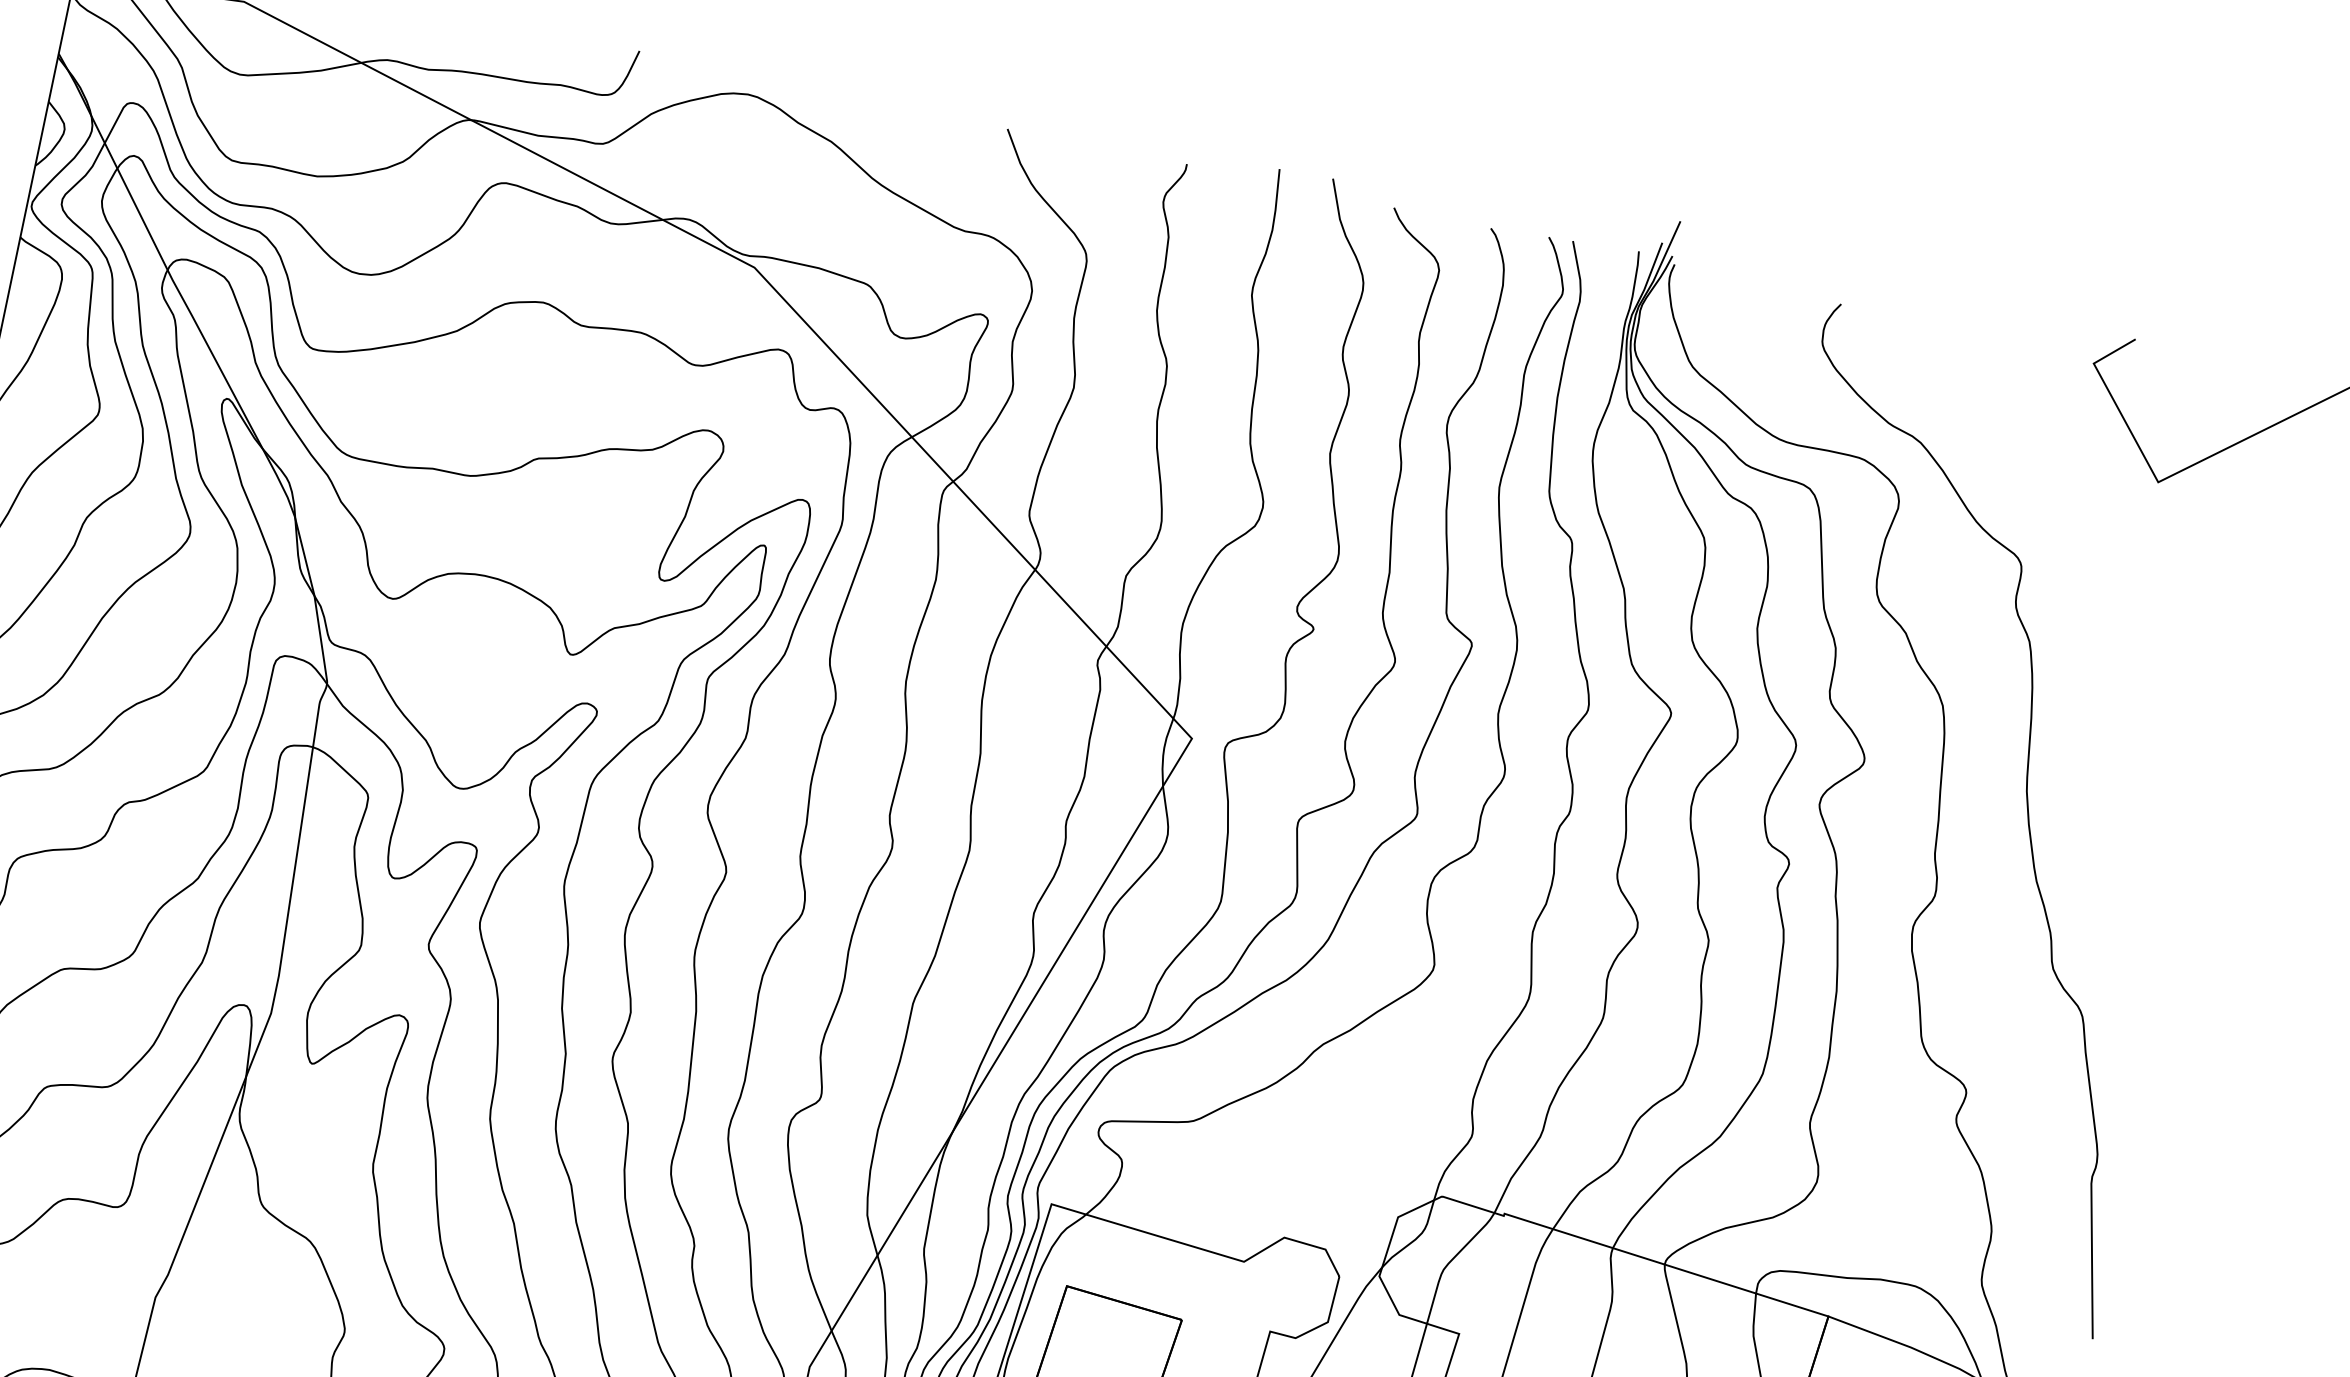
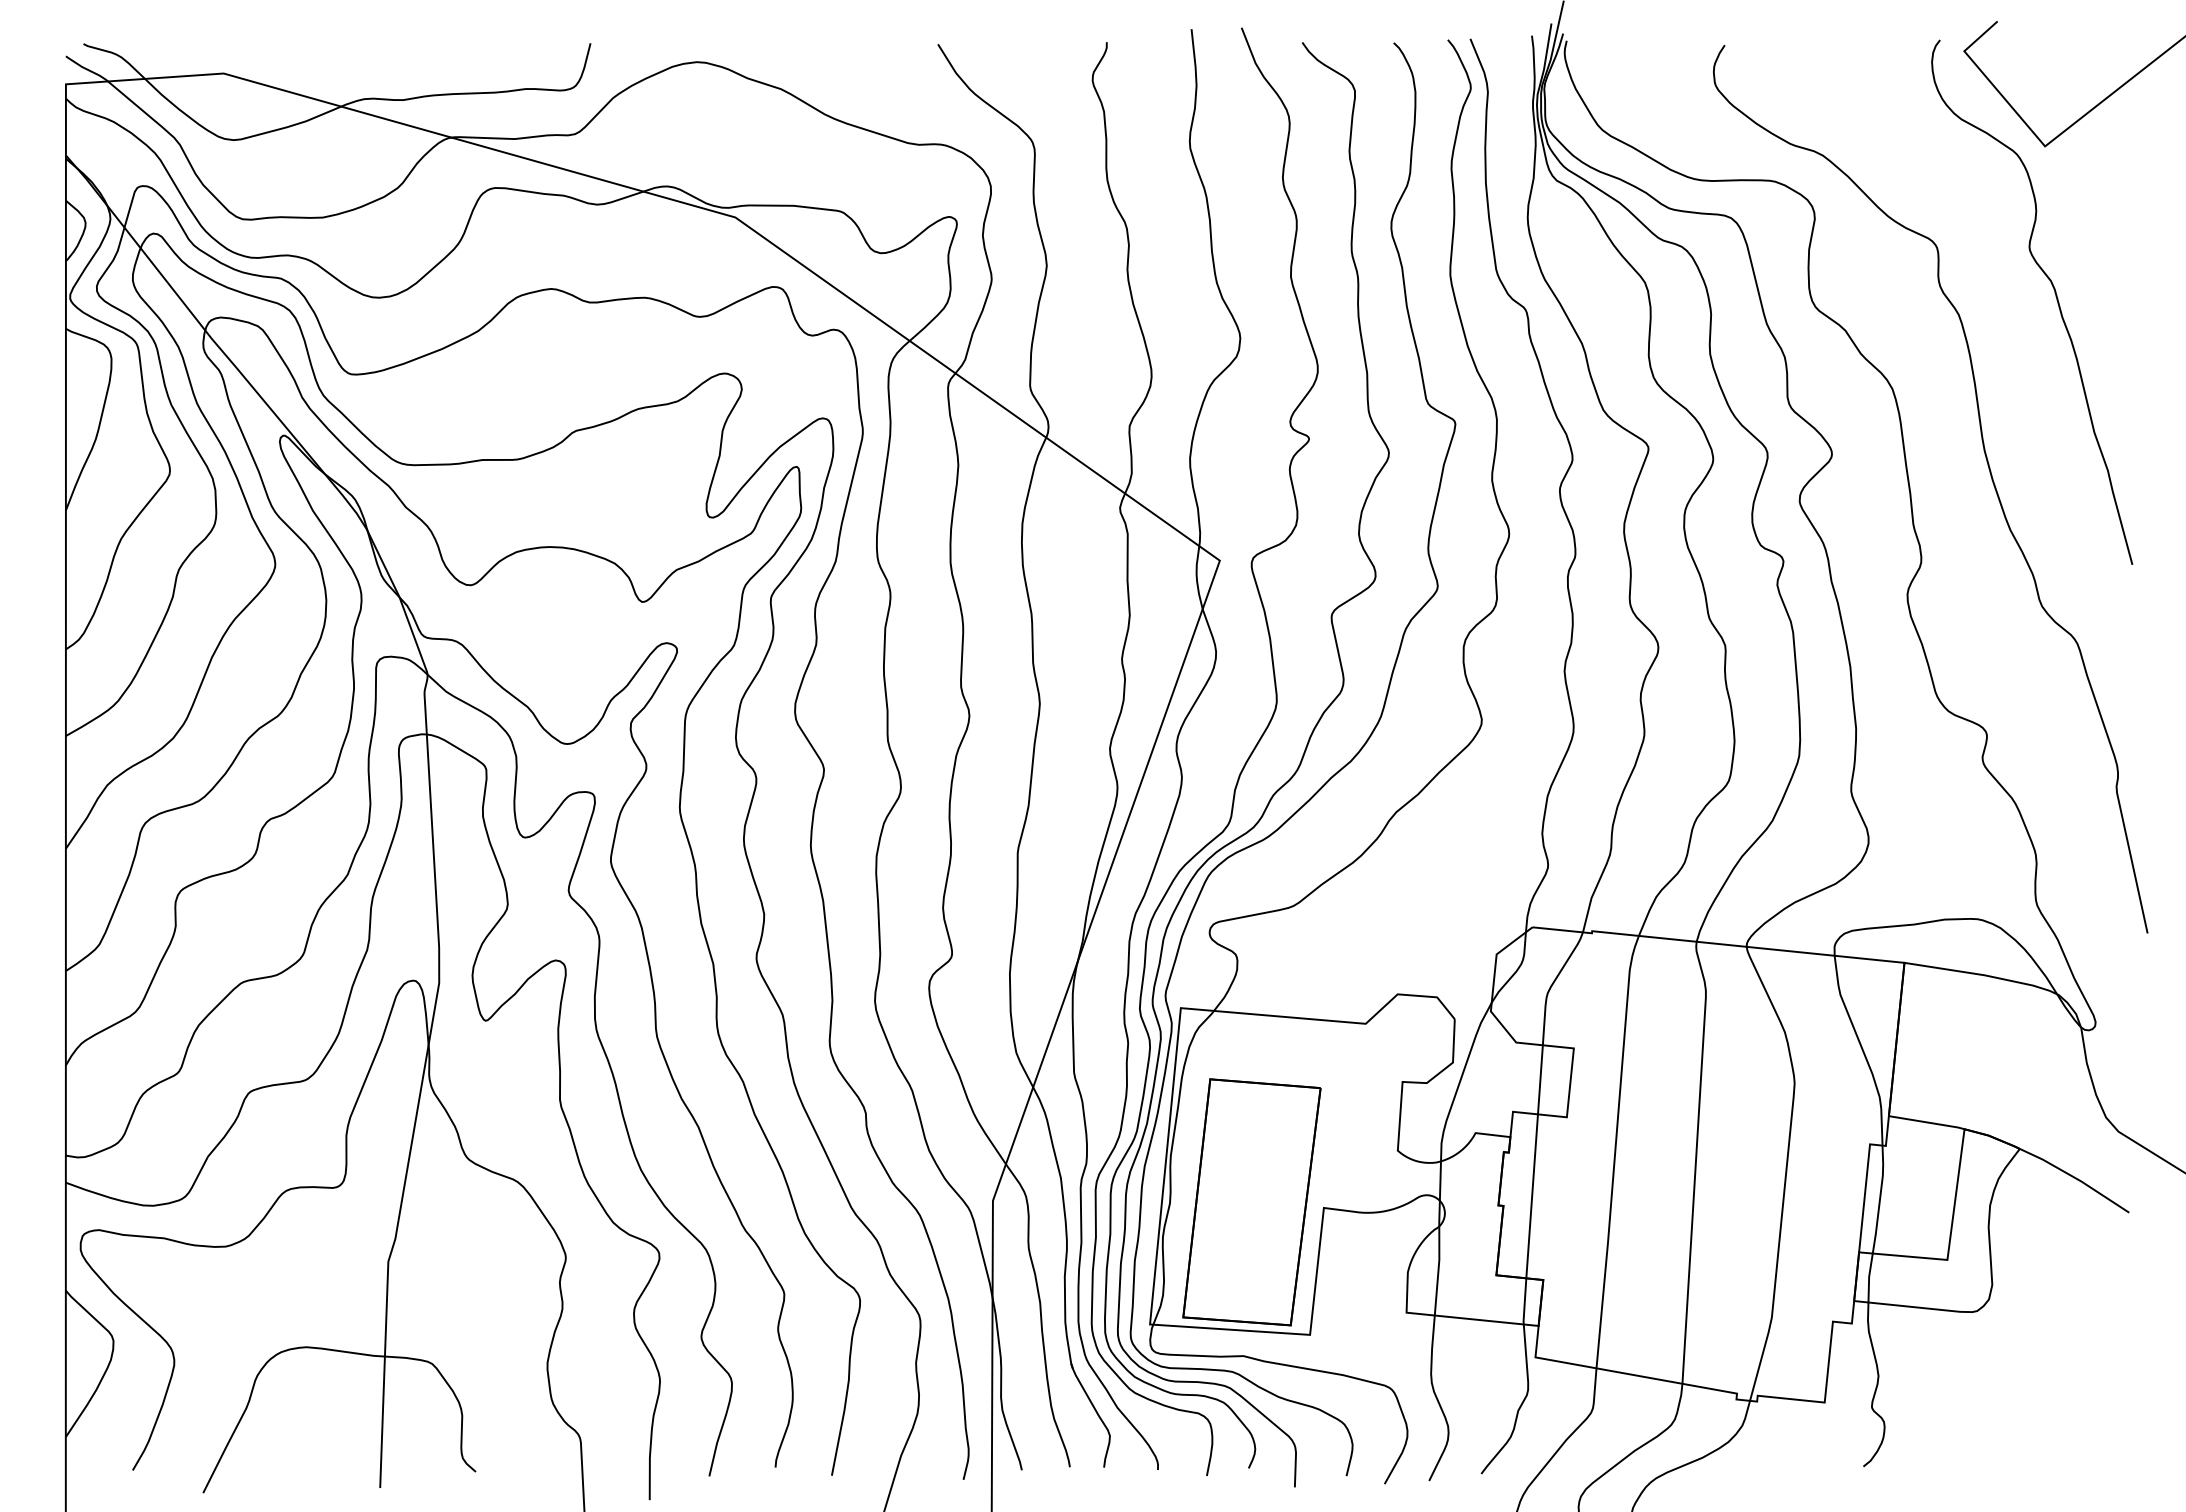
curve: (2135, 640) -> (2054, 293), added

